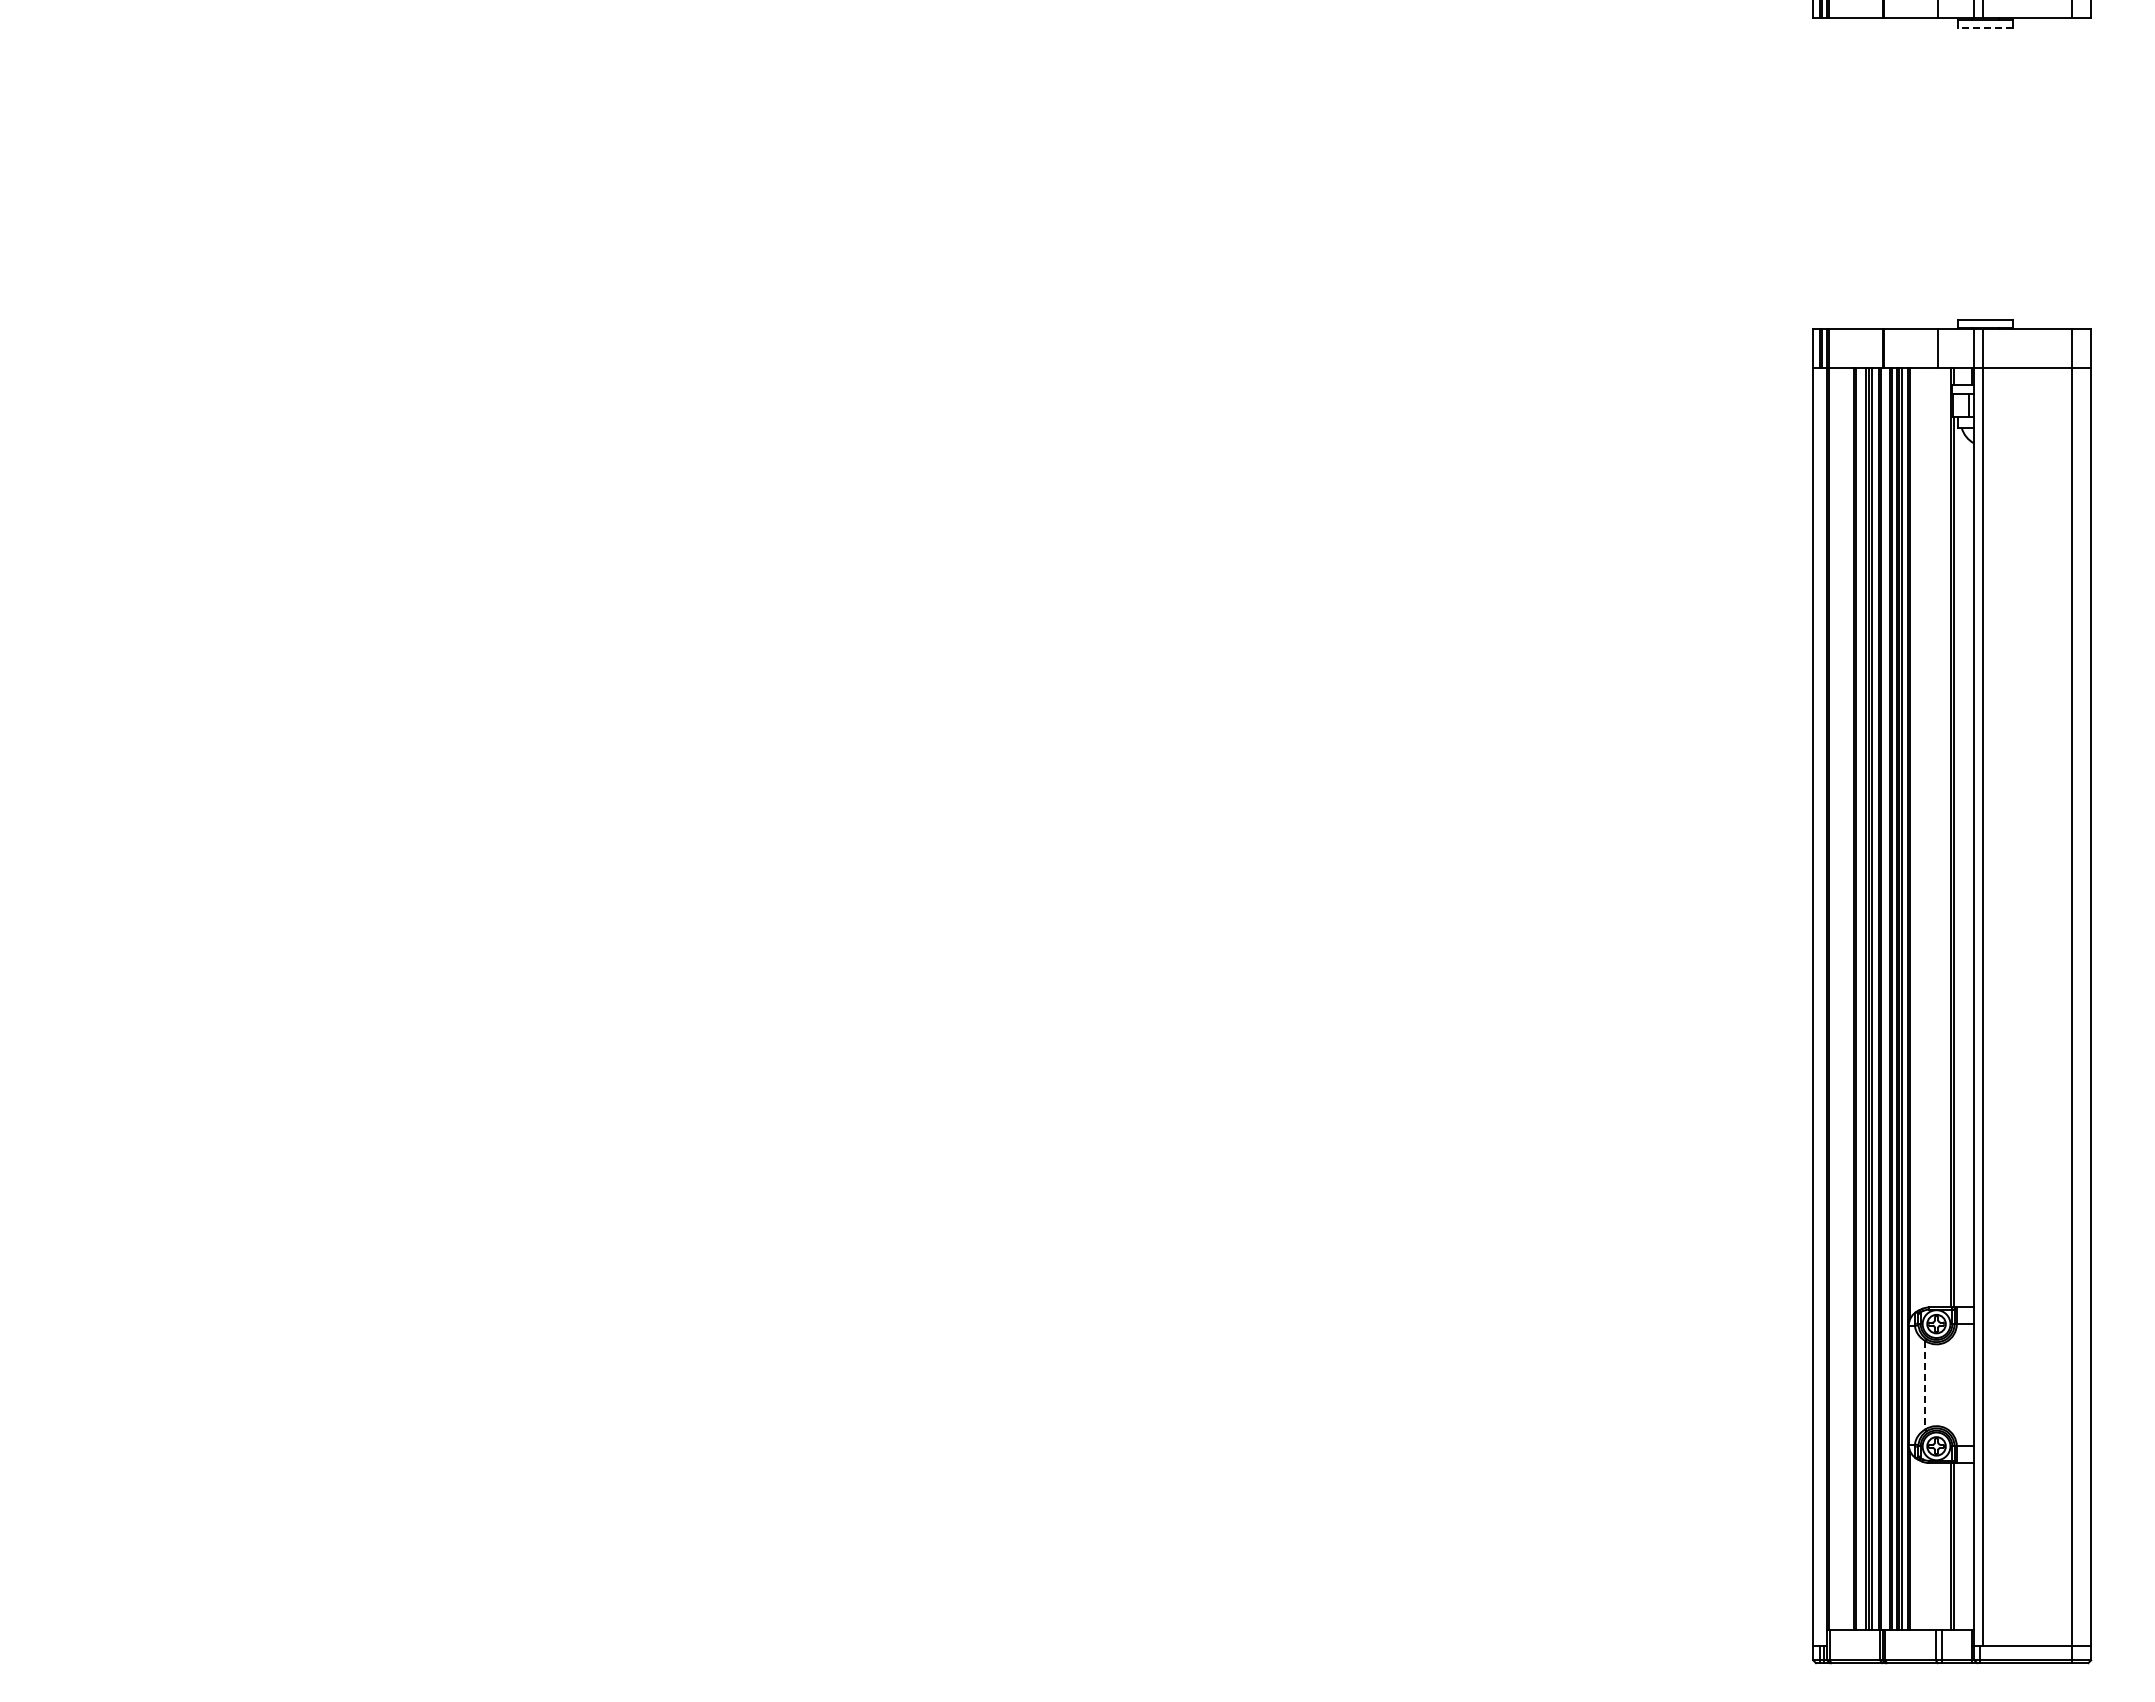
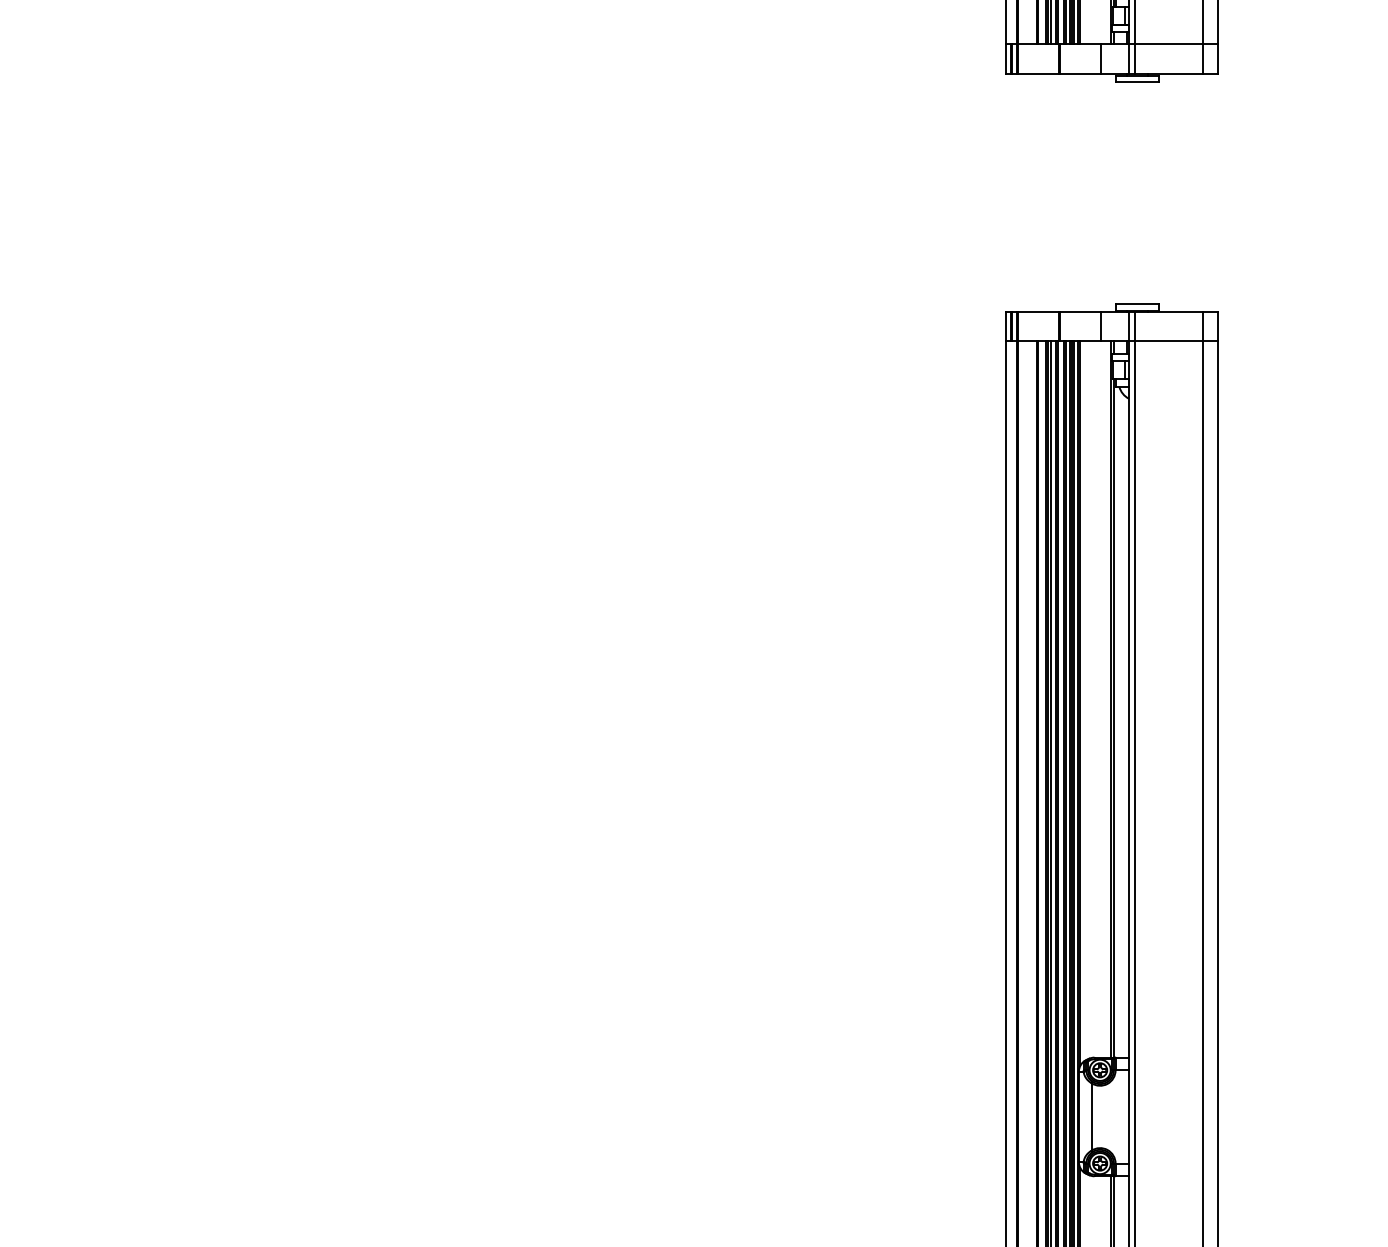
line: (1985, 28) -> (1137, 82), dashed -> solid
line: (1925, 1385) -> (1091, 1117), dashed -> solid

